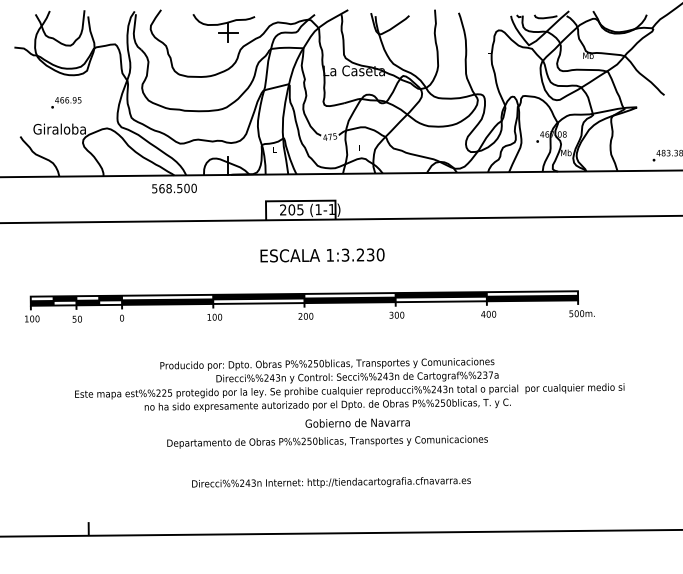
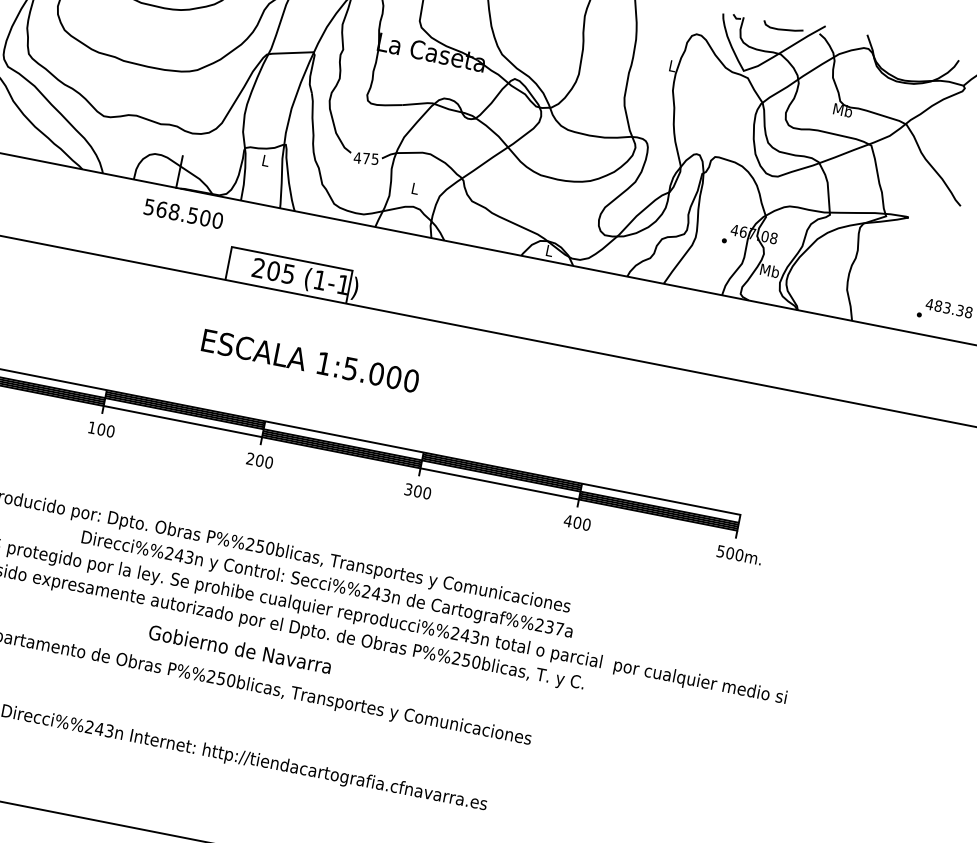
text: (174, 188) -> (183, 213), moved
text: (358, 254) -> (373, 372), 1:3.230 -> 1:5.000
text: (357, 422) -> (240, 648), moved

